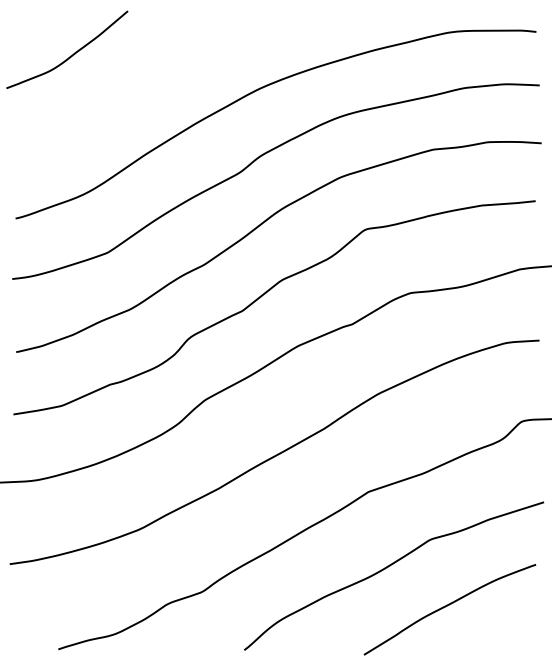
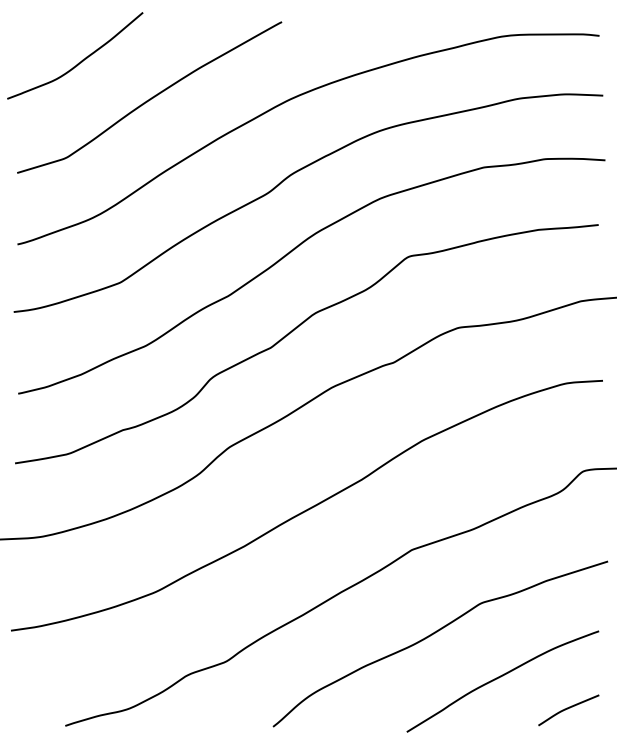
curve: (133, 87) -> (149, 98), added
curve: (508, 634) -> (568, 709), added

